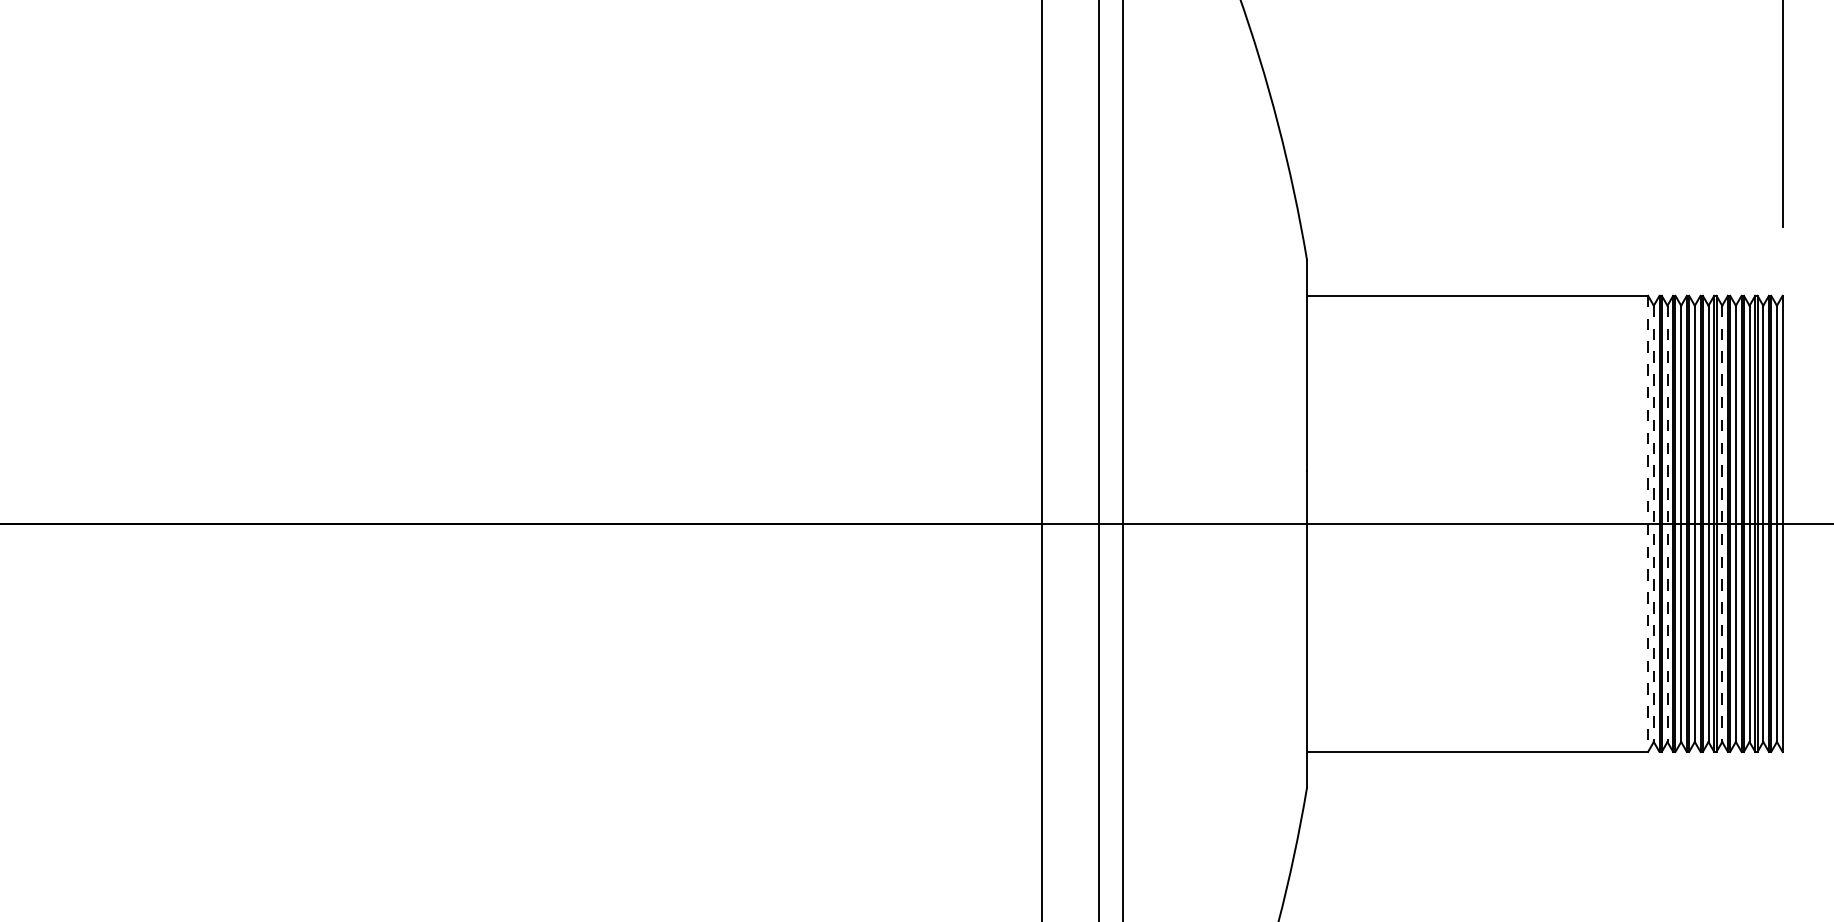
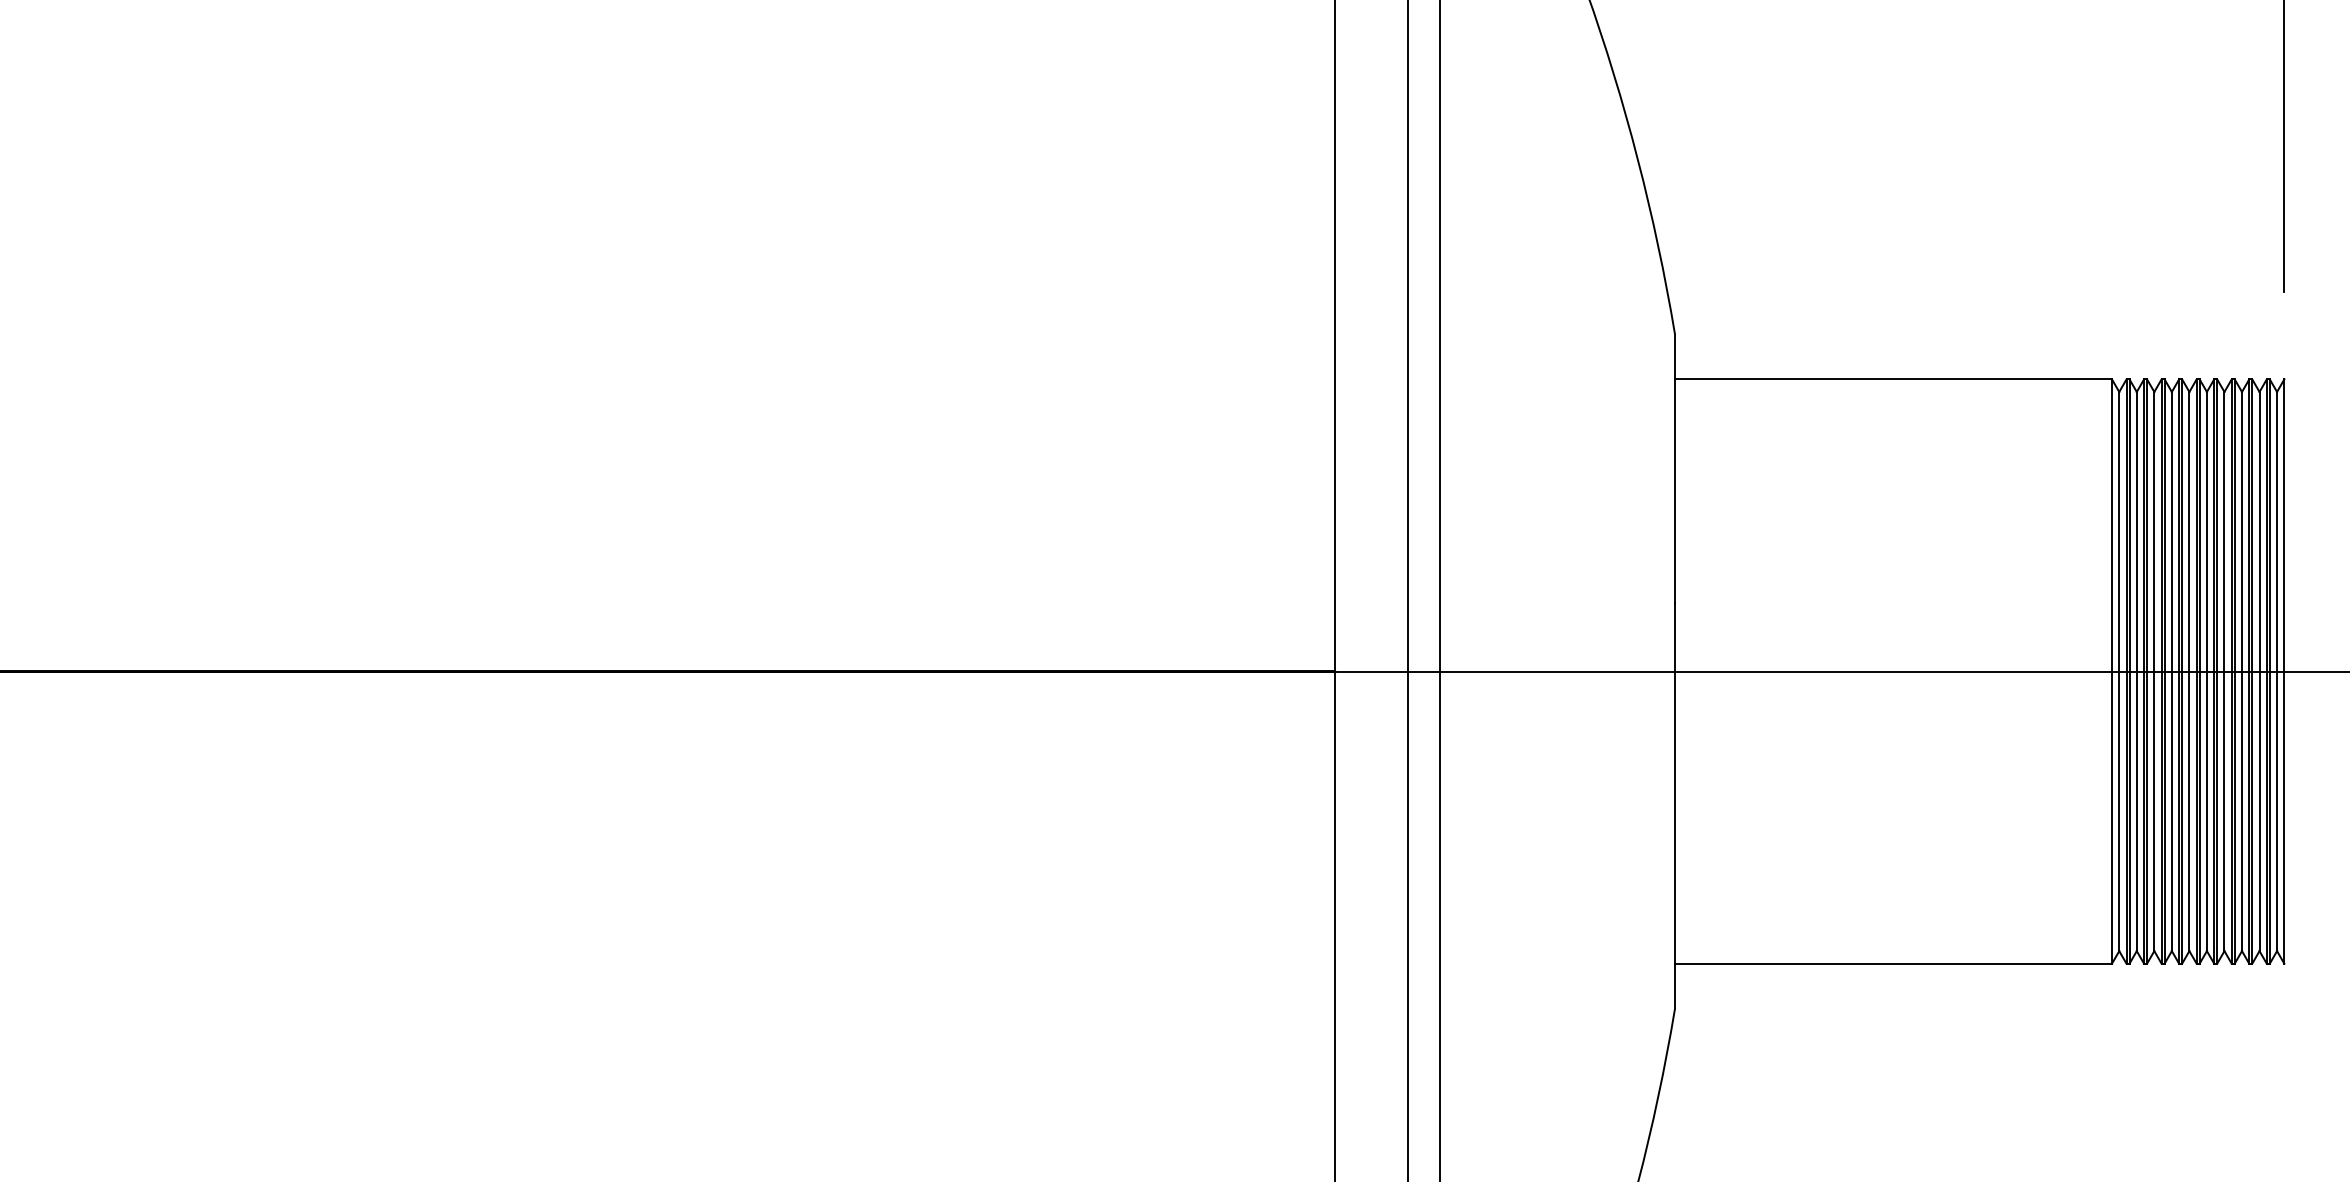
line: (1653, 523) -> (2119, 671), dashed -> solid
line: (1667, 523) -> (2136, 671), dashed -> solid
line: (1721, 523) -> (2206, 671), dashed -> solid
line: (1647, 524) -> (2111, 672), dashed -> solid

